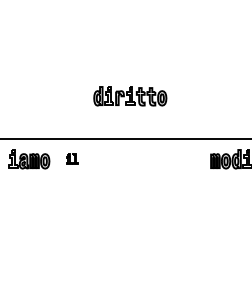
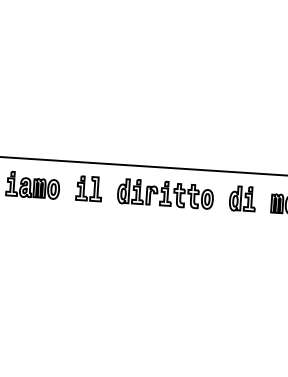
part: (130, 96) -> (165, 194), moved
part: (72, 158) -> (89, 188), size x1.67
part: (188, 159) -> (242, 199), added

